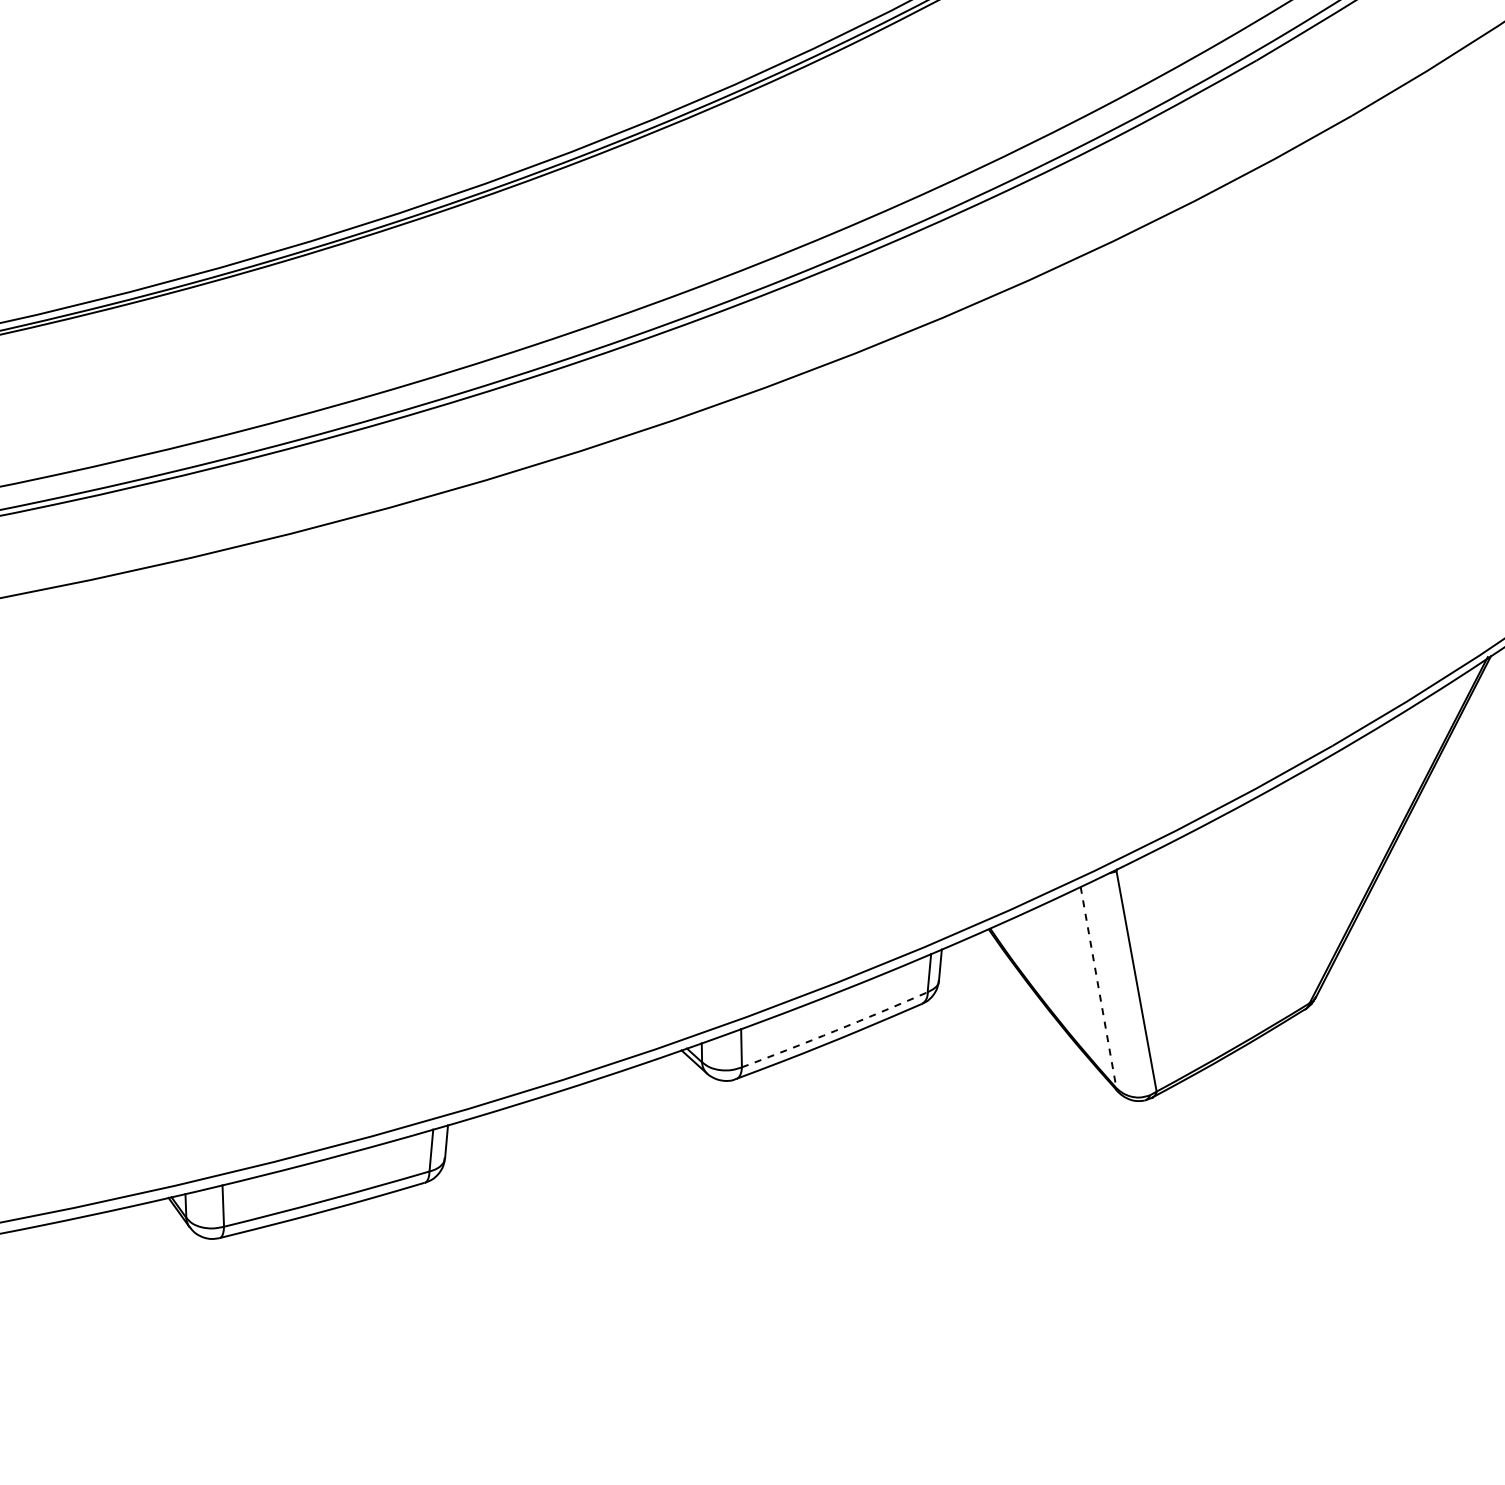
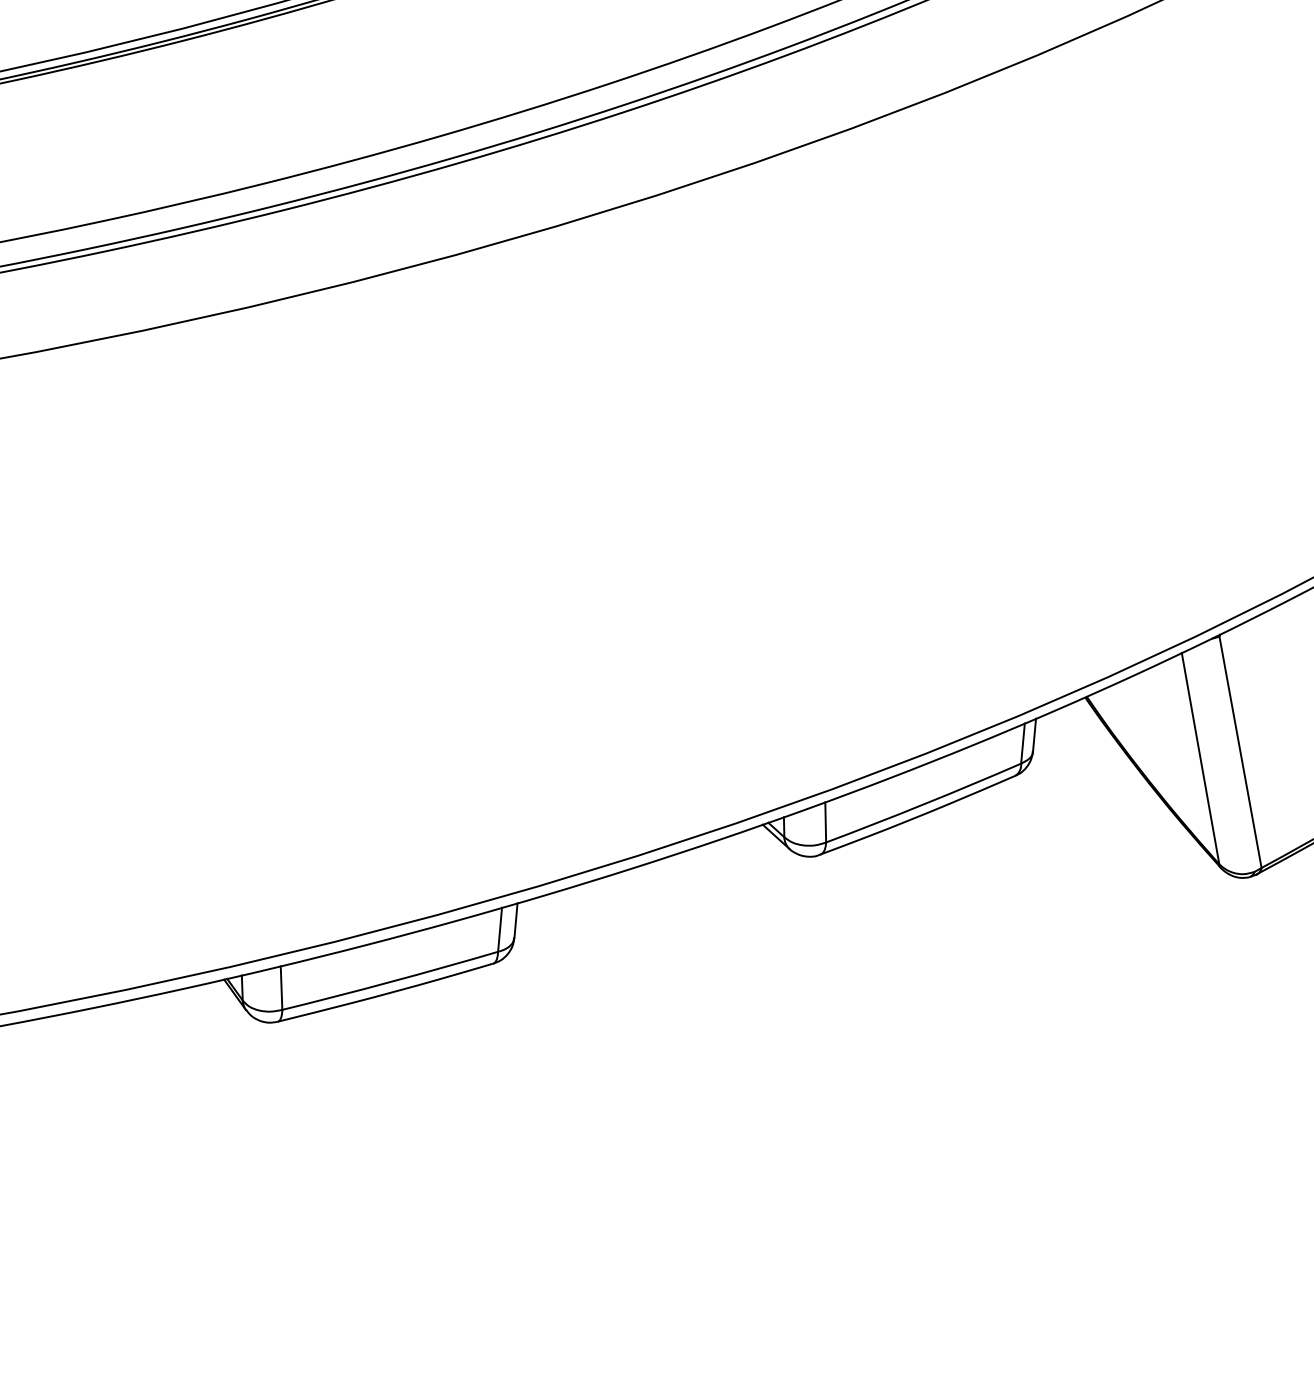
line: (1098, 988) -> (1200, 759), dashed -> solid
arc: (835, 1030) -> (924, 803), dashed -> solid

